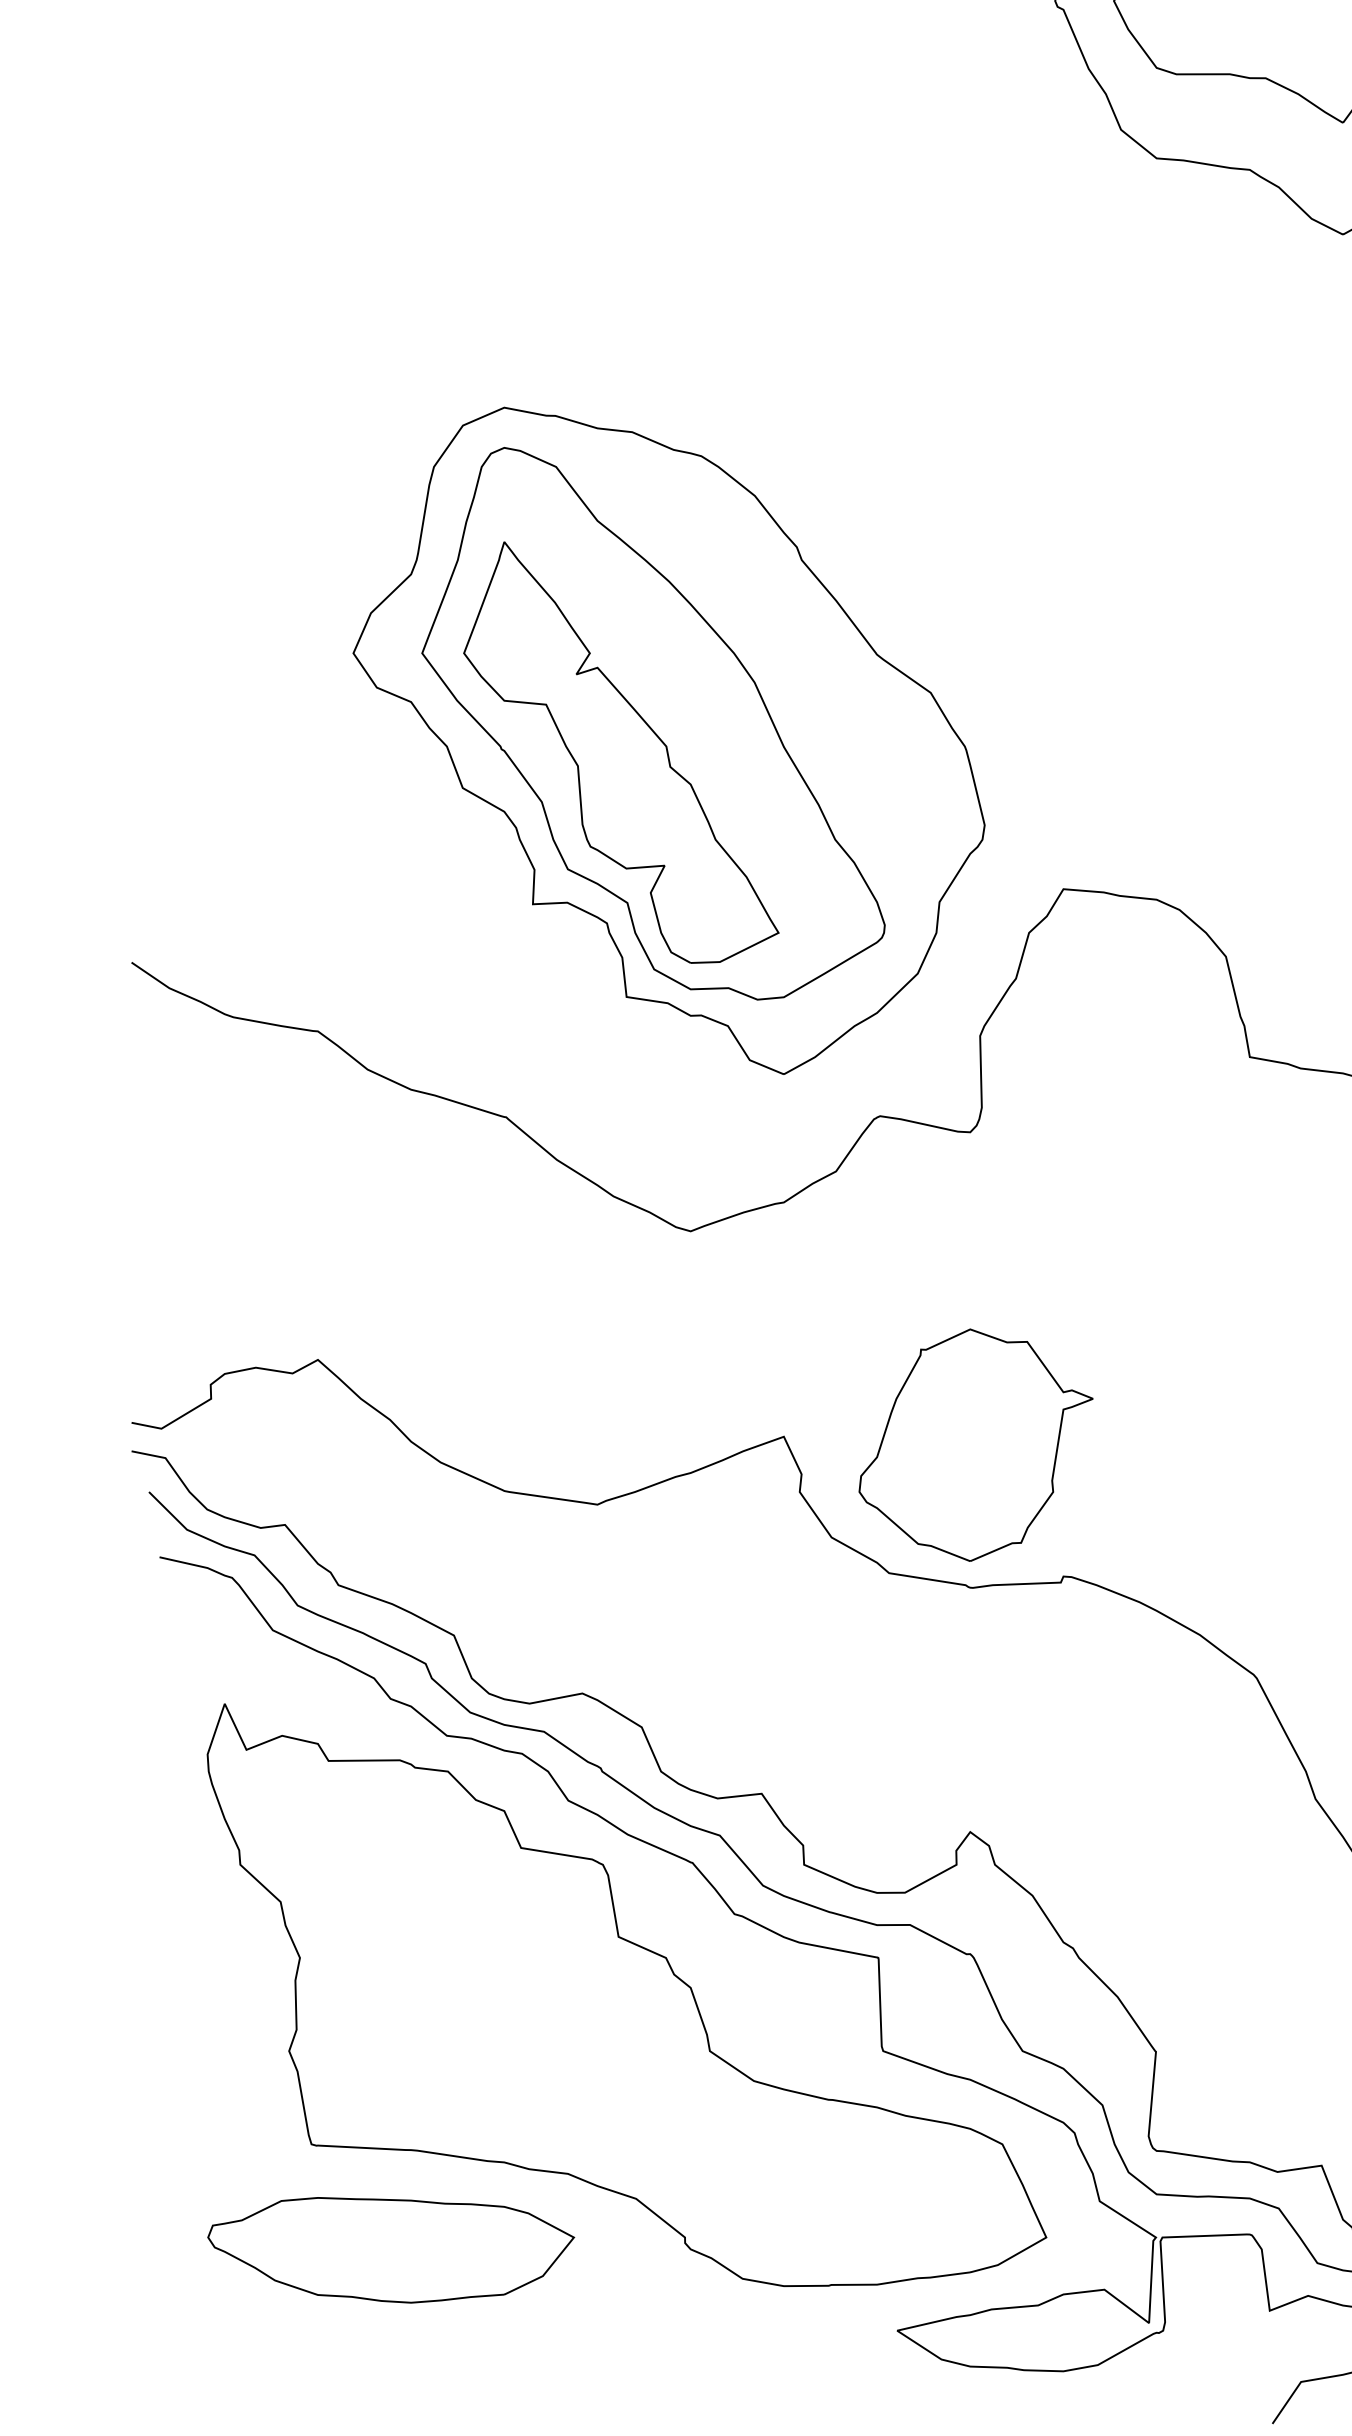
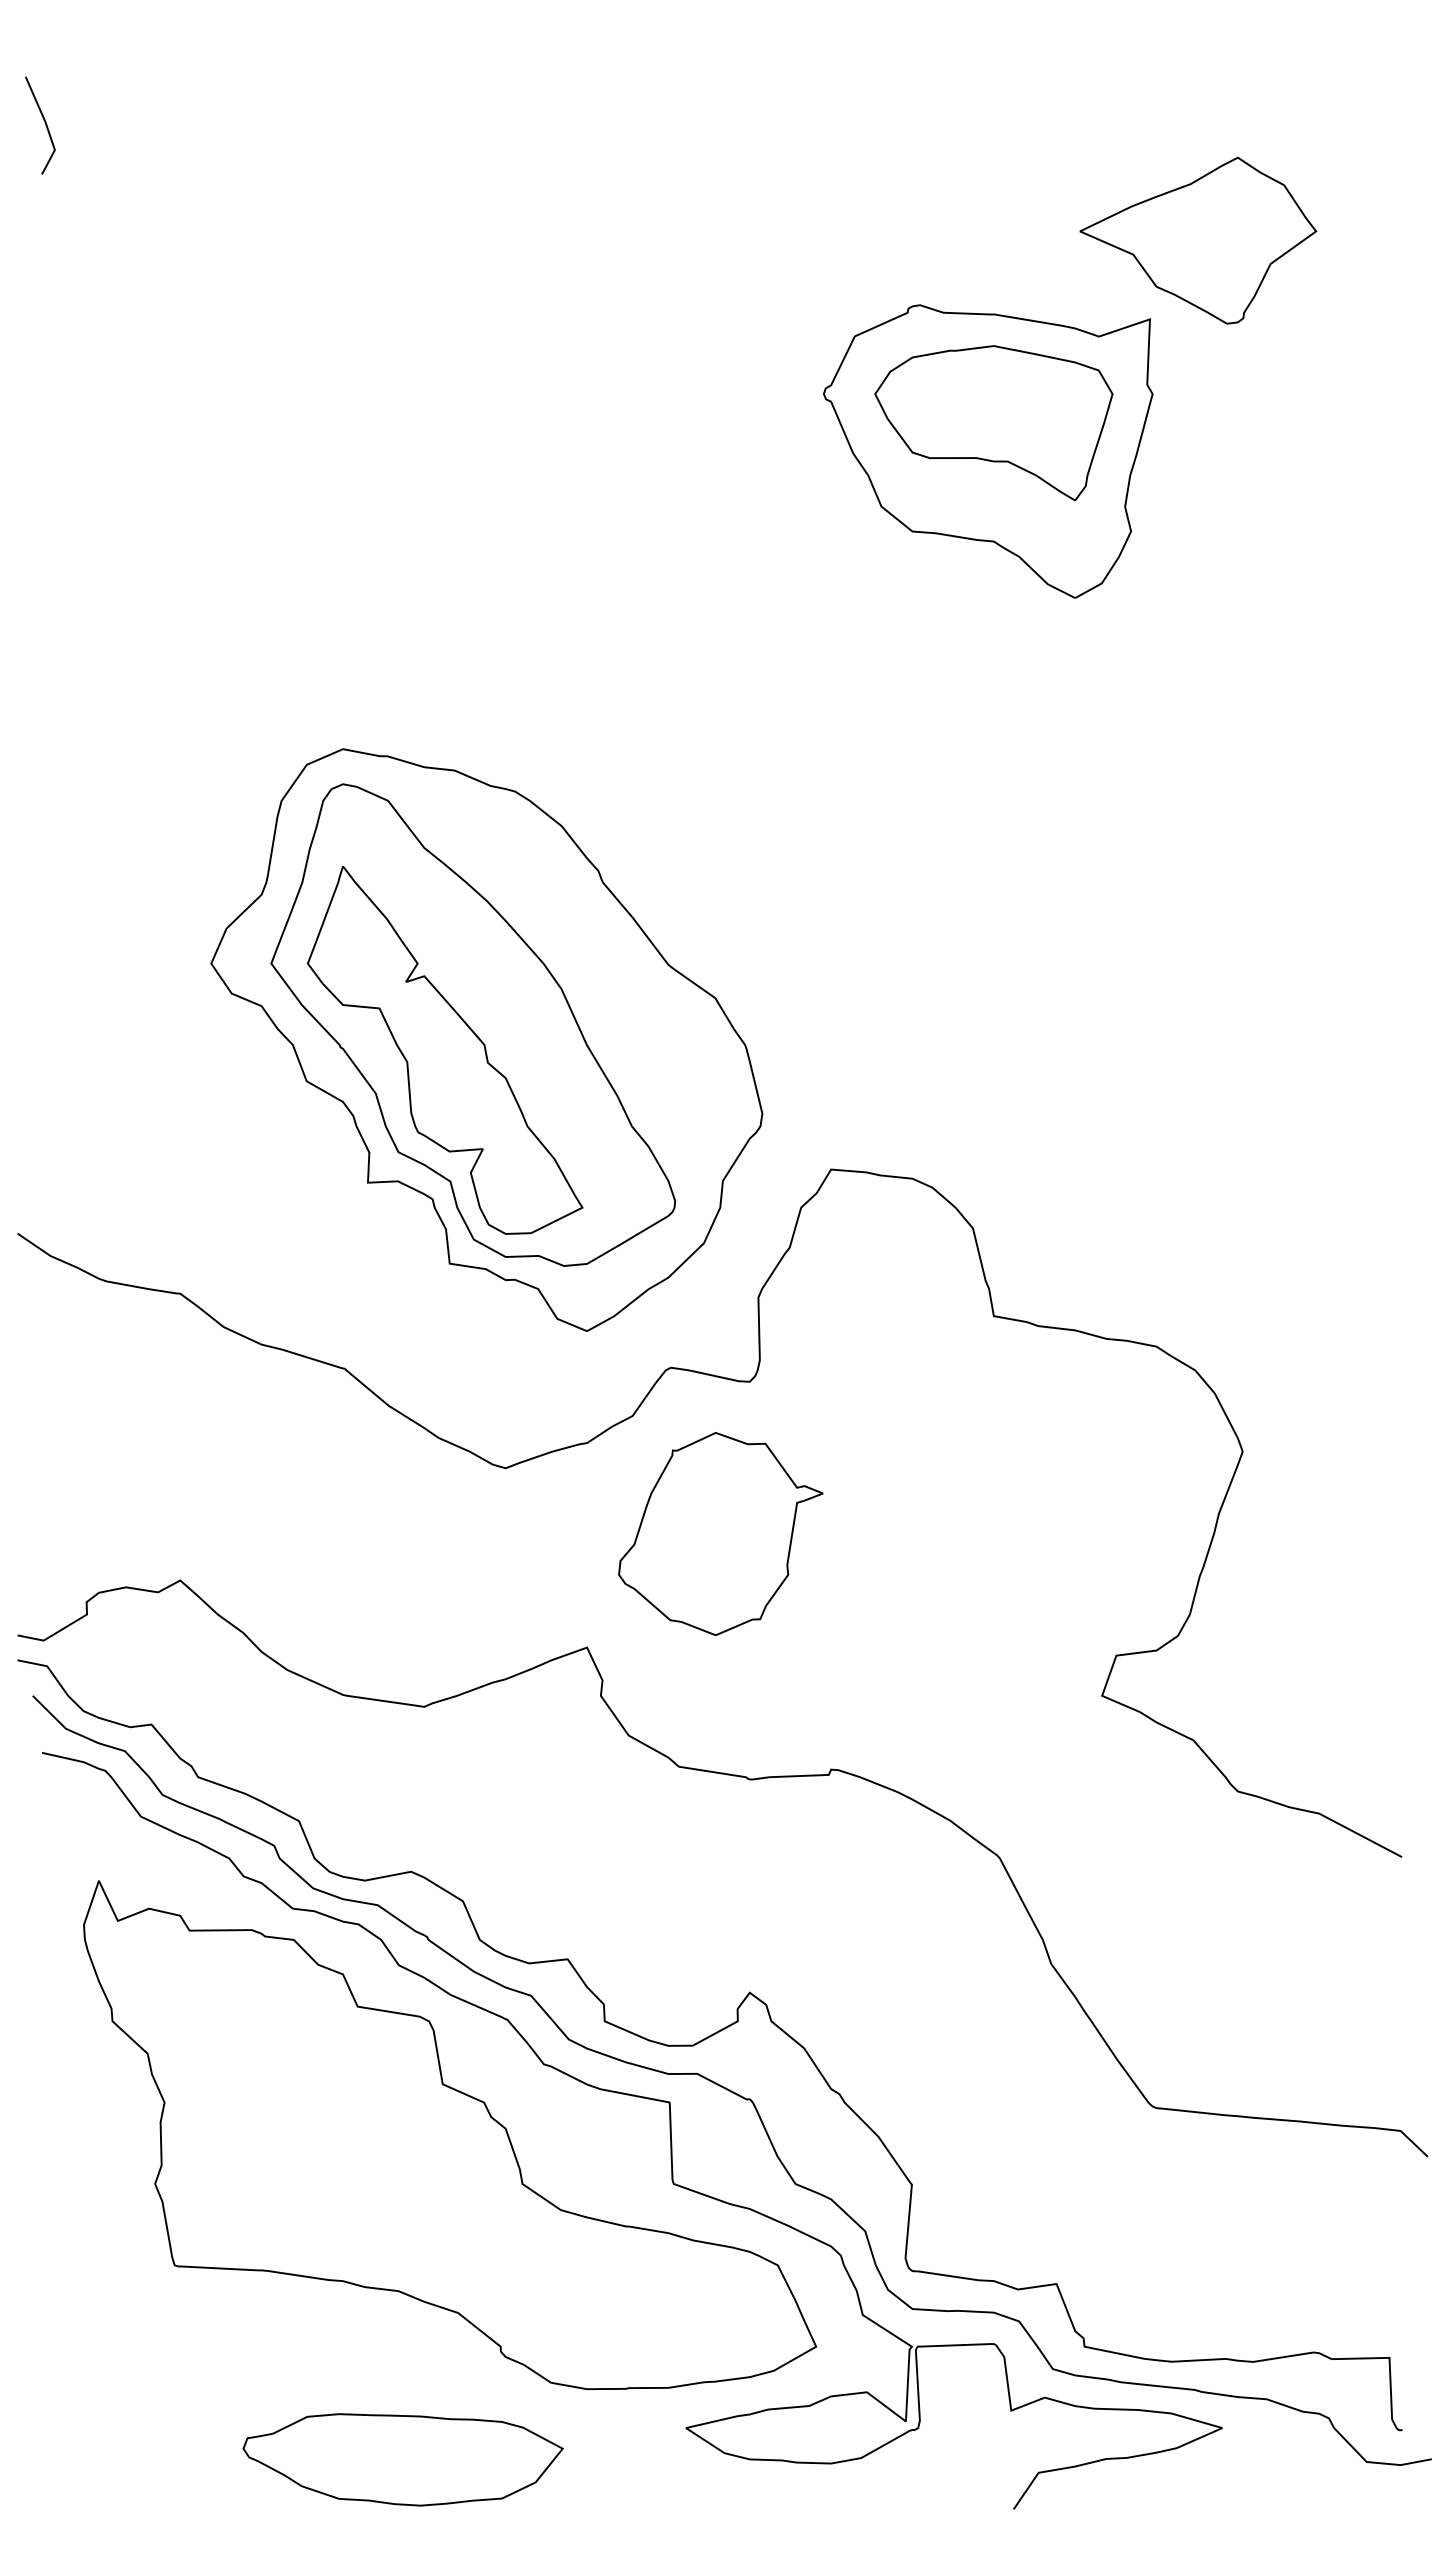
part: (975, 1444) -> (720, 1533), moved
part: (390, 2249) -> (402, 2459), moved

